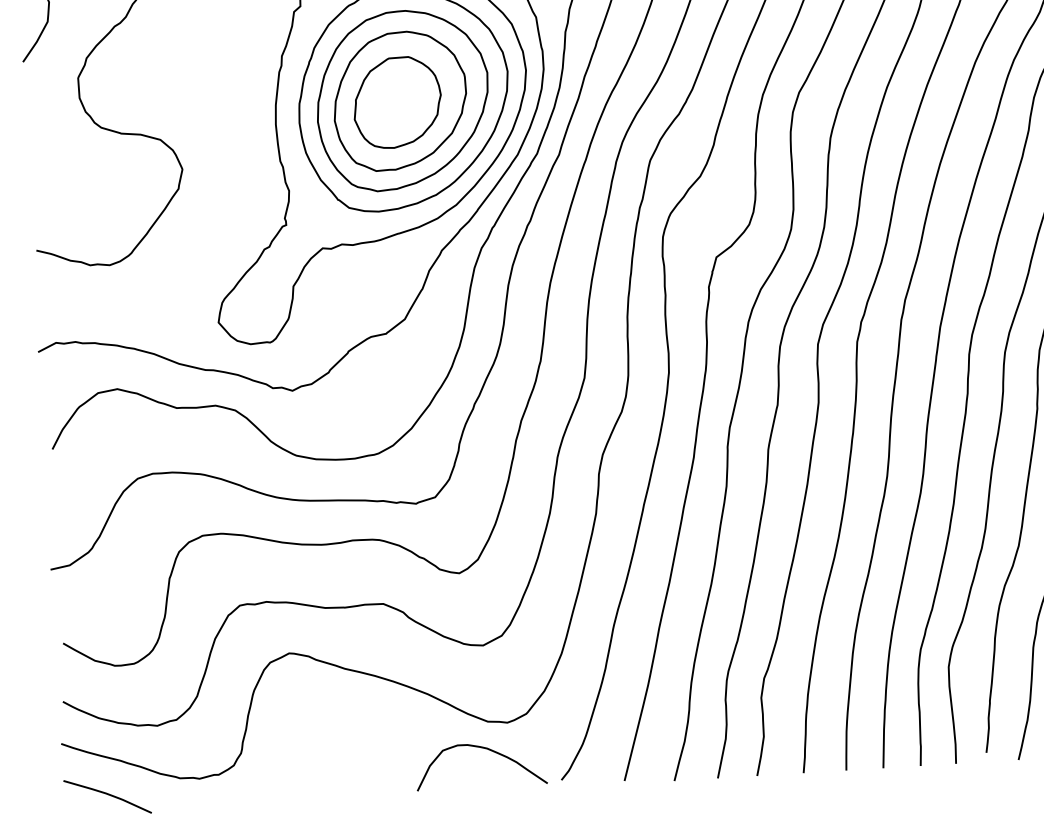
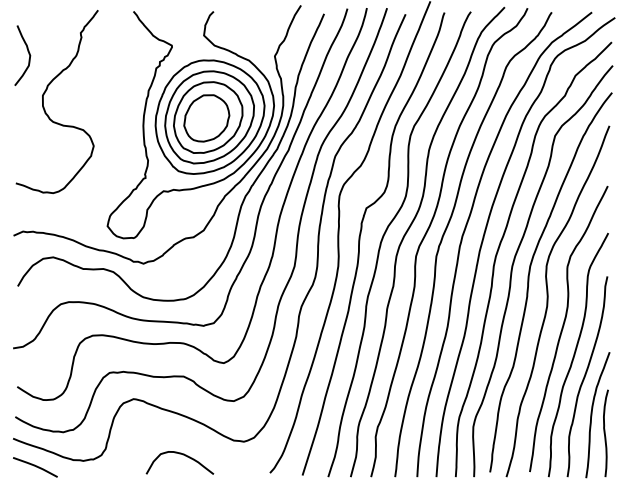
curve: (479, 749) -> (179, 454), moved

